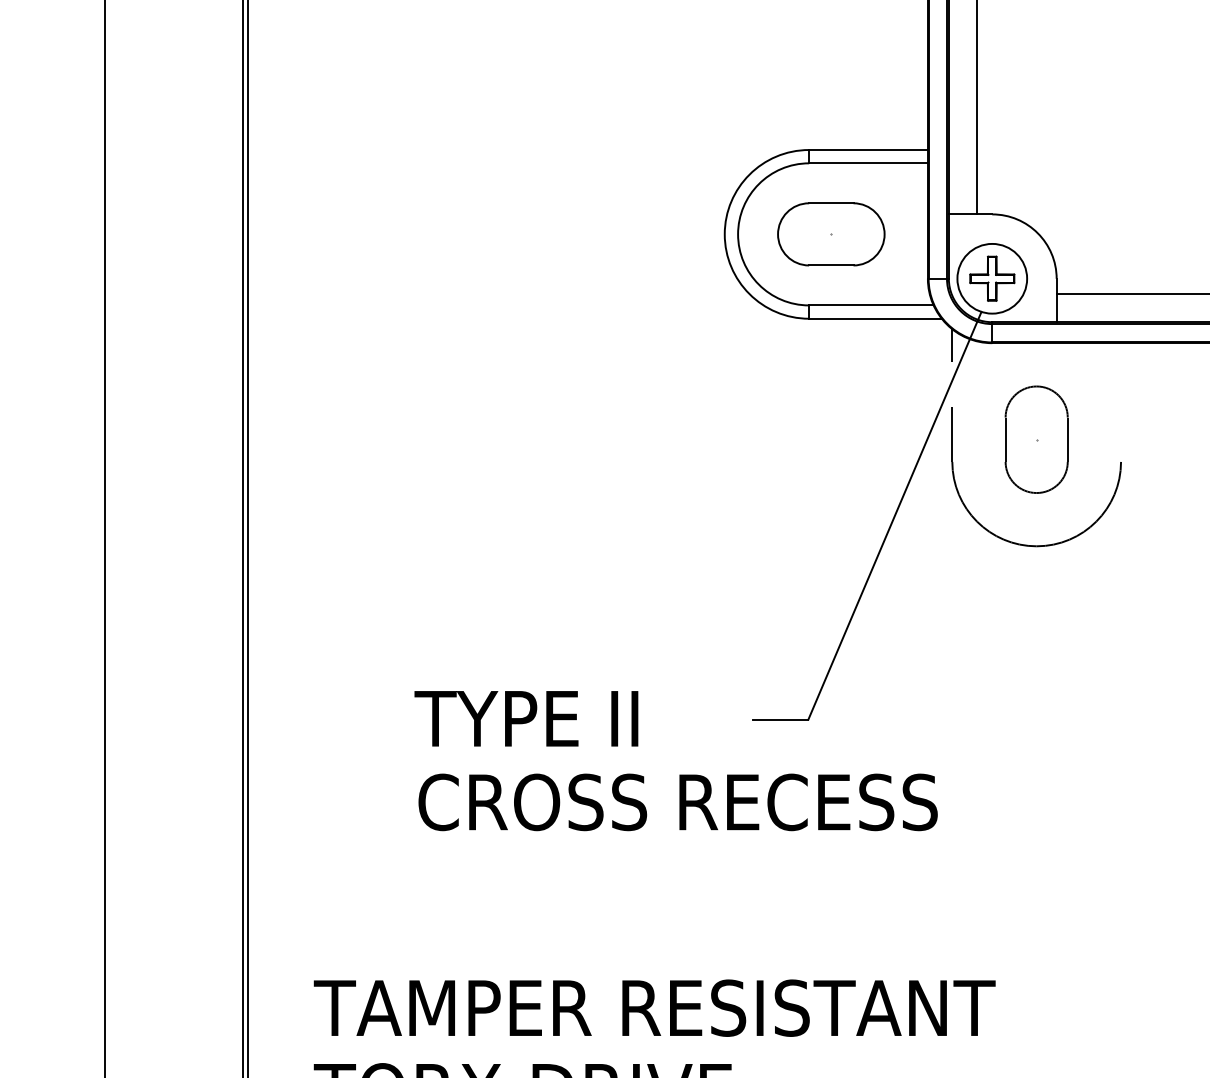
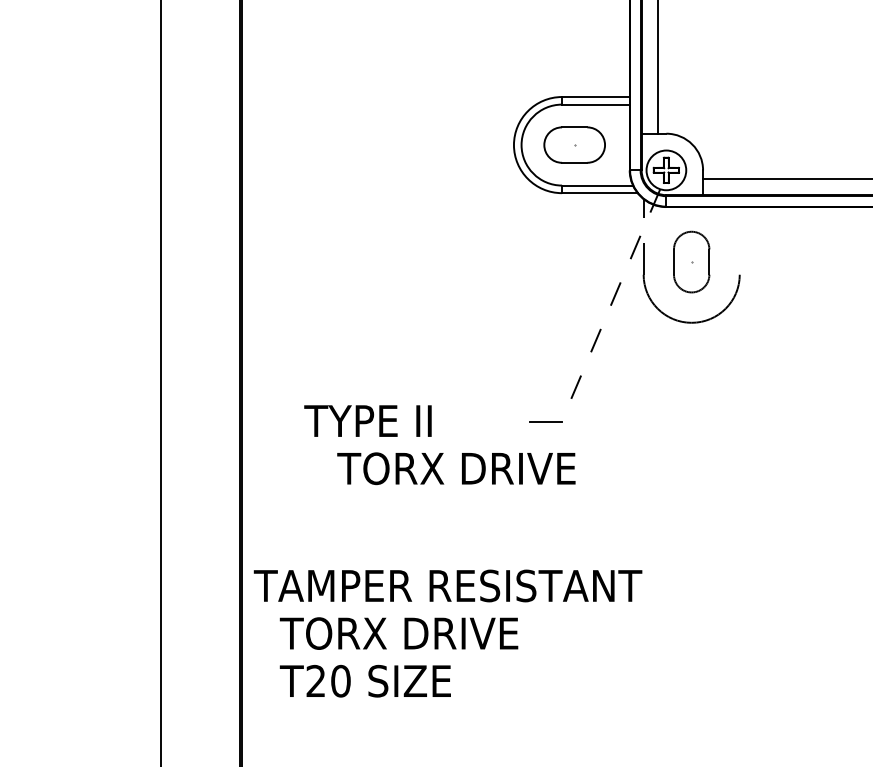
line: (894, 515) -> (610, 305), solid -> dashed
text: (525, 717) -> (367, 420), moved
text: (676, 801) -> (486, 468), CROSS RECESS -> TORX DRIVE
text: (653, 1007) -> (447, 585), moved

